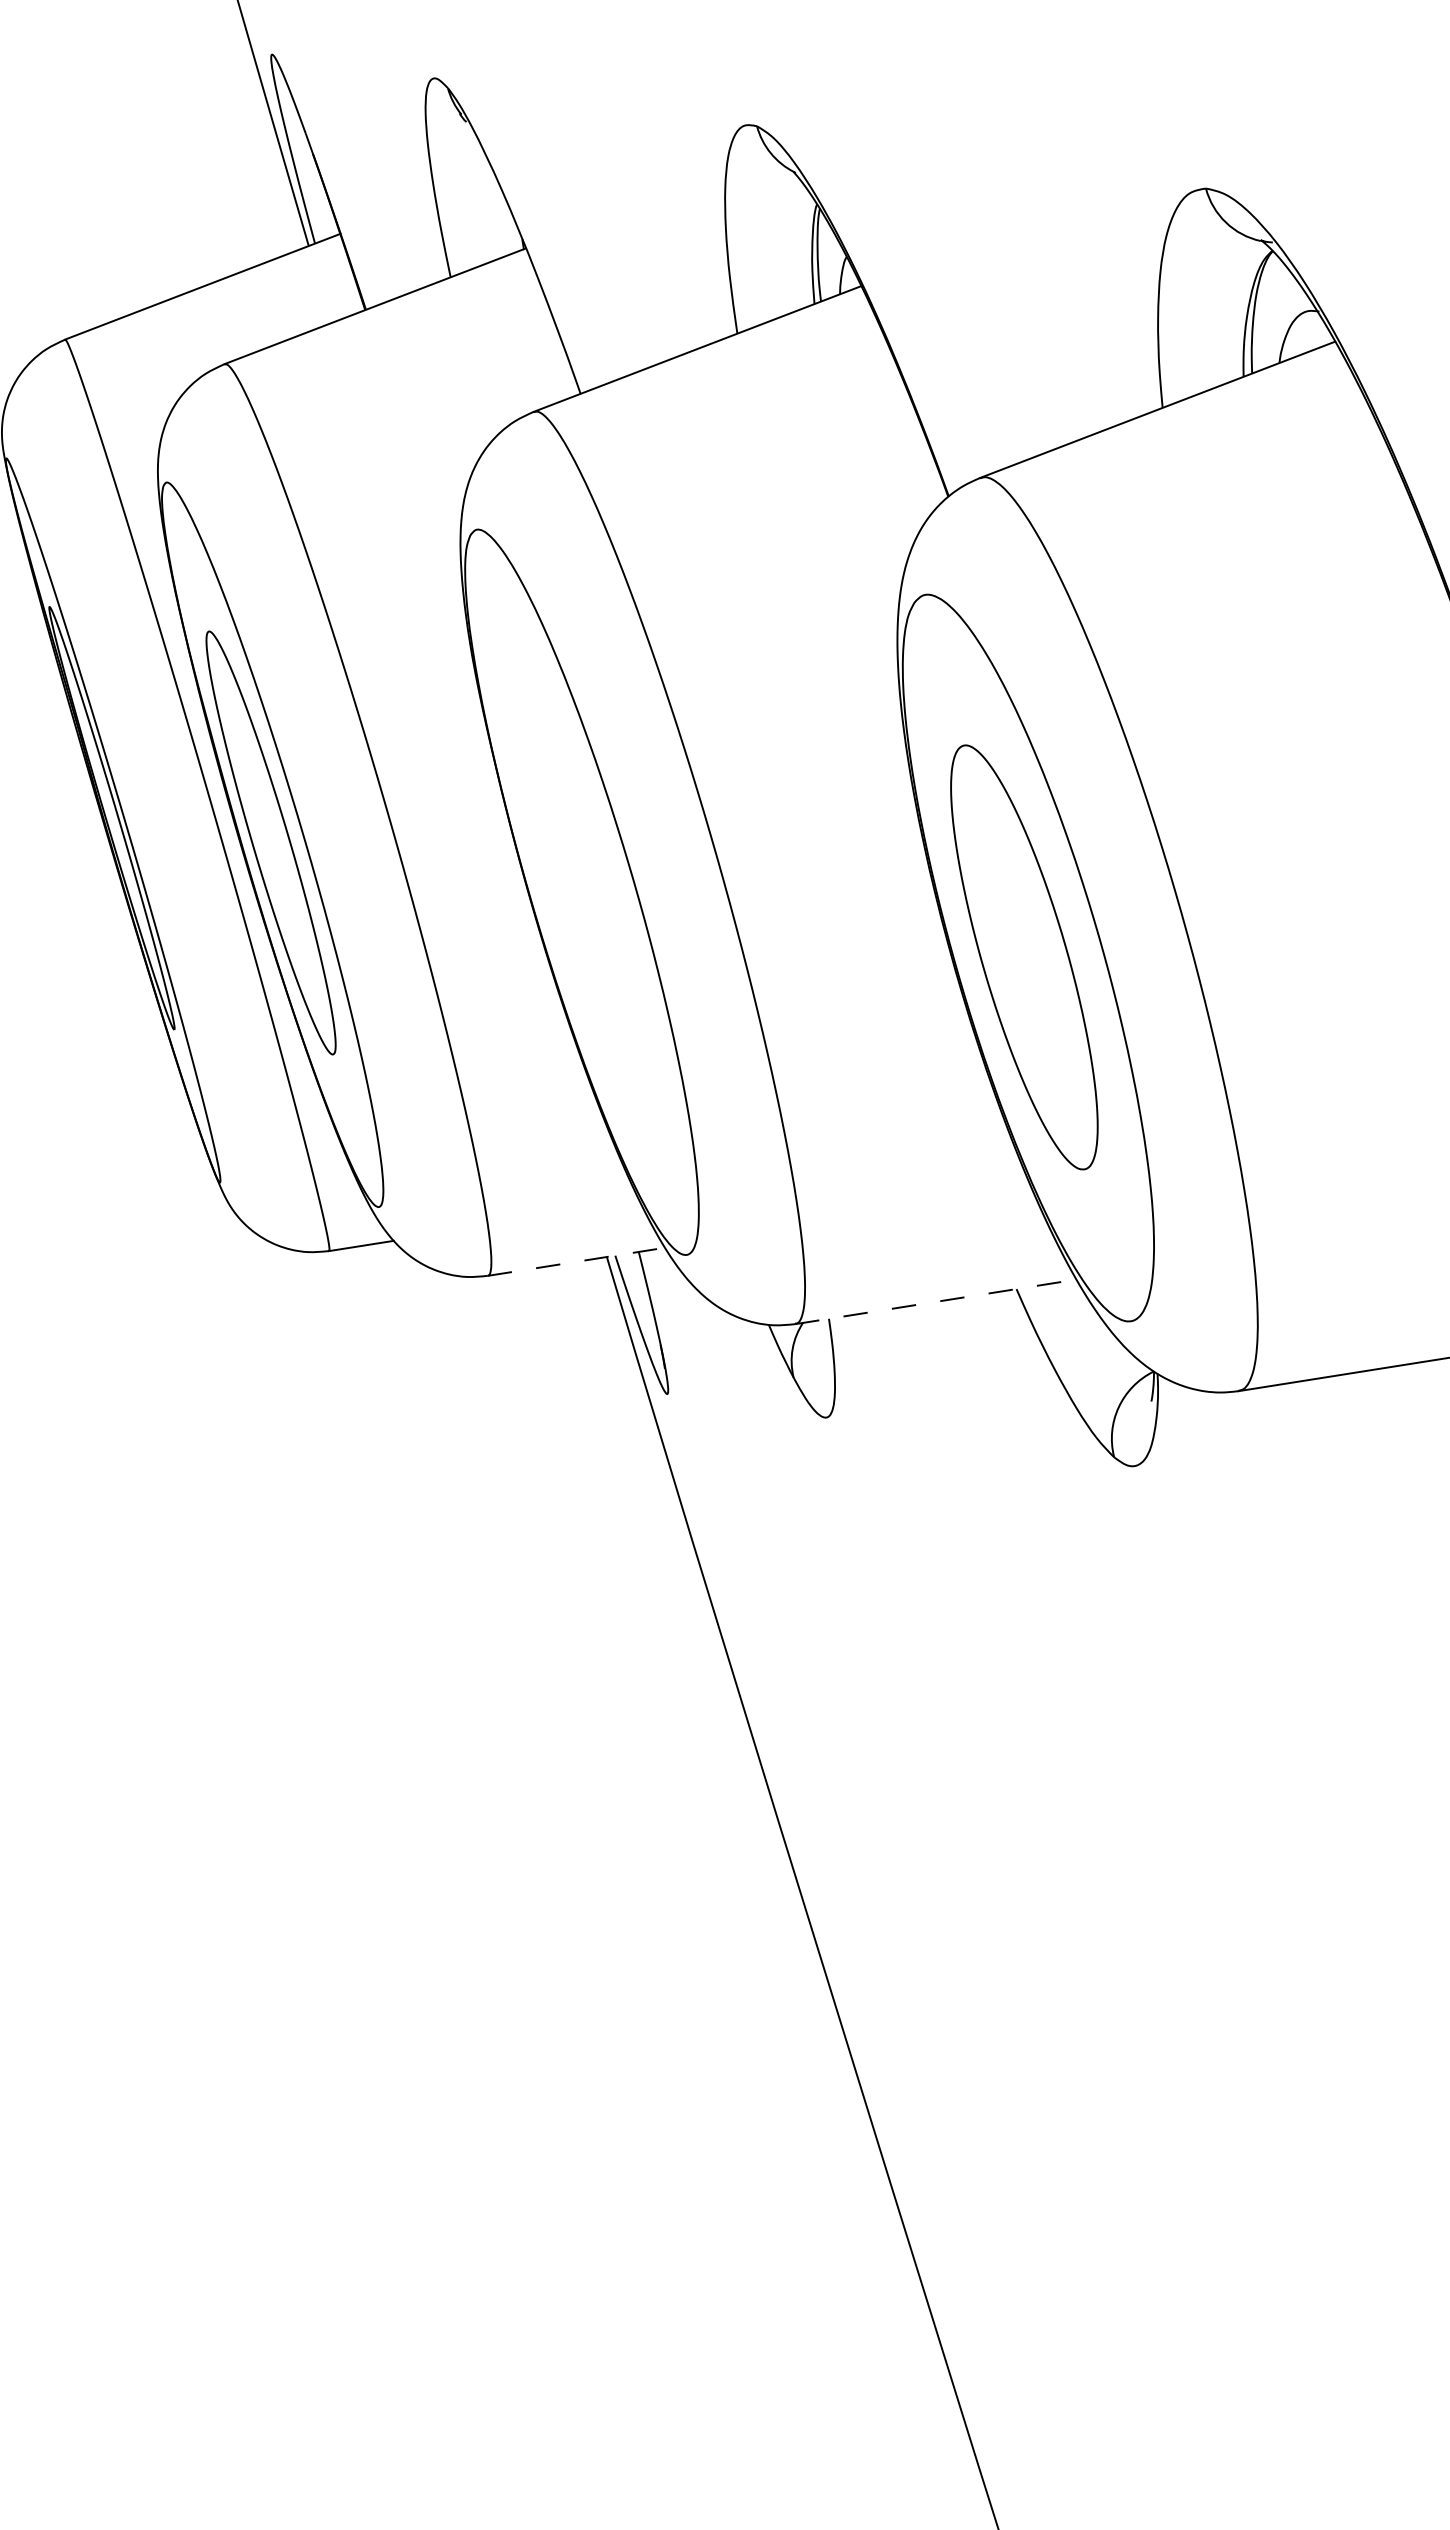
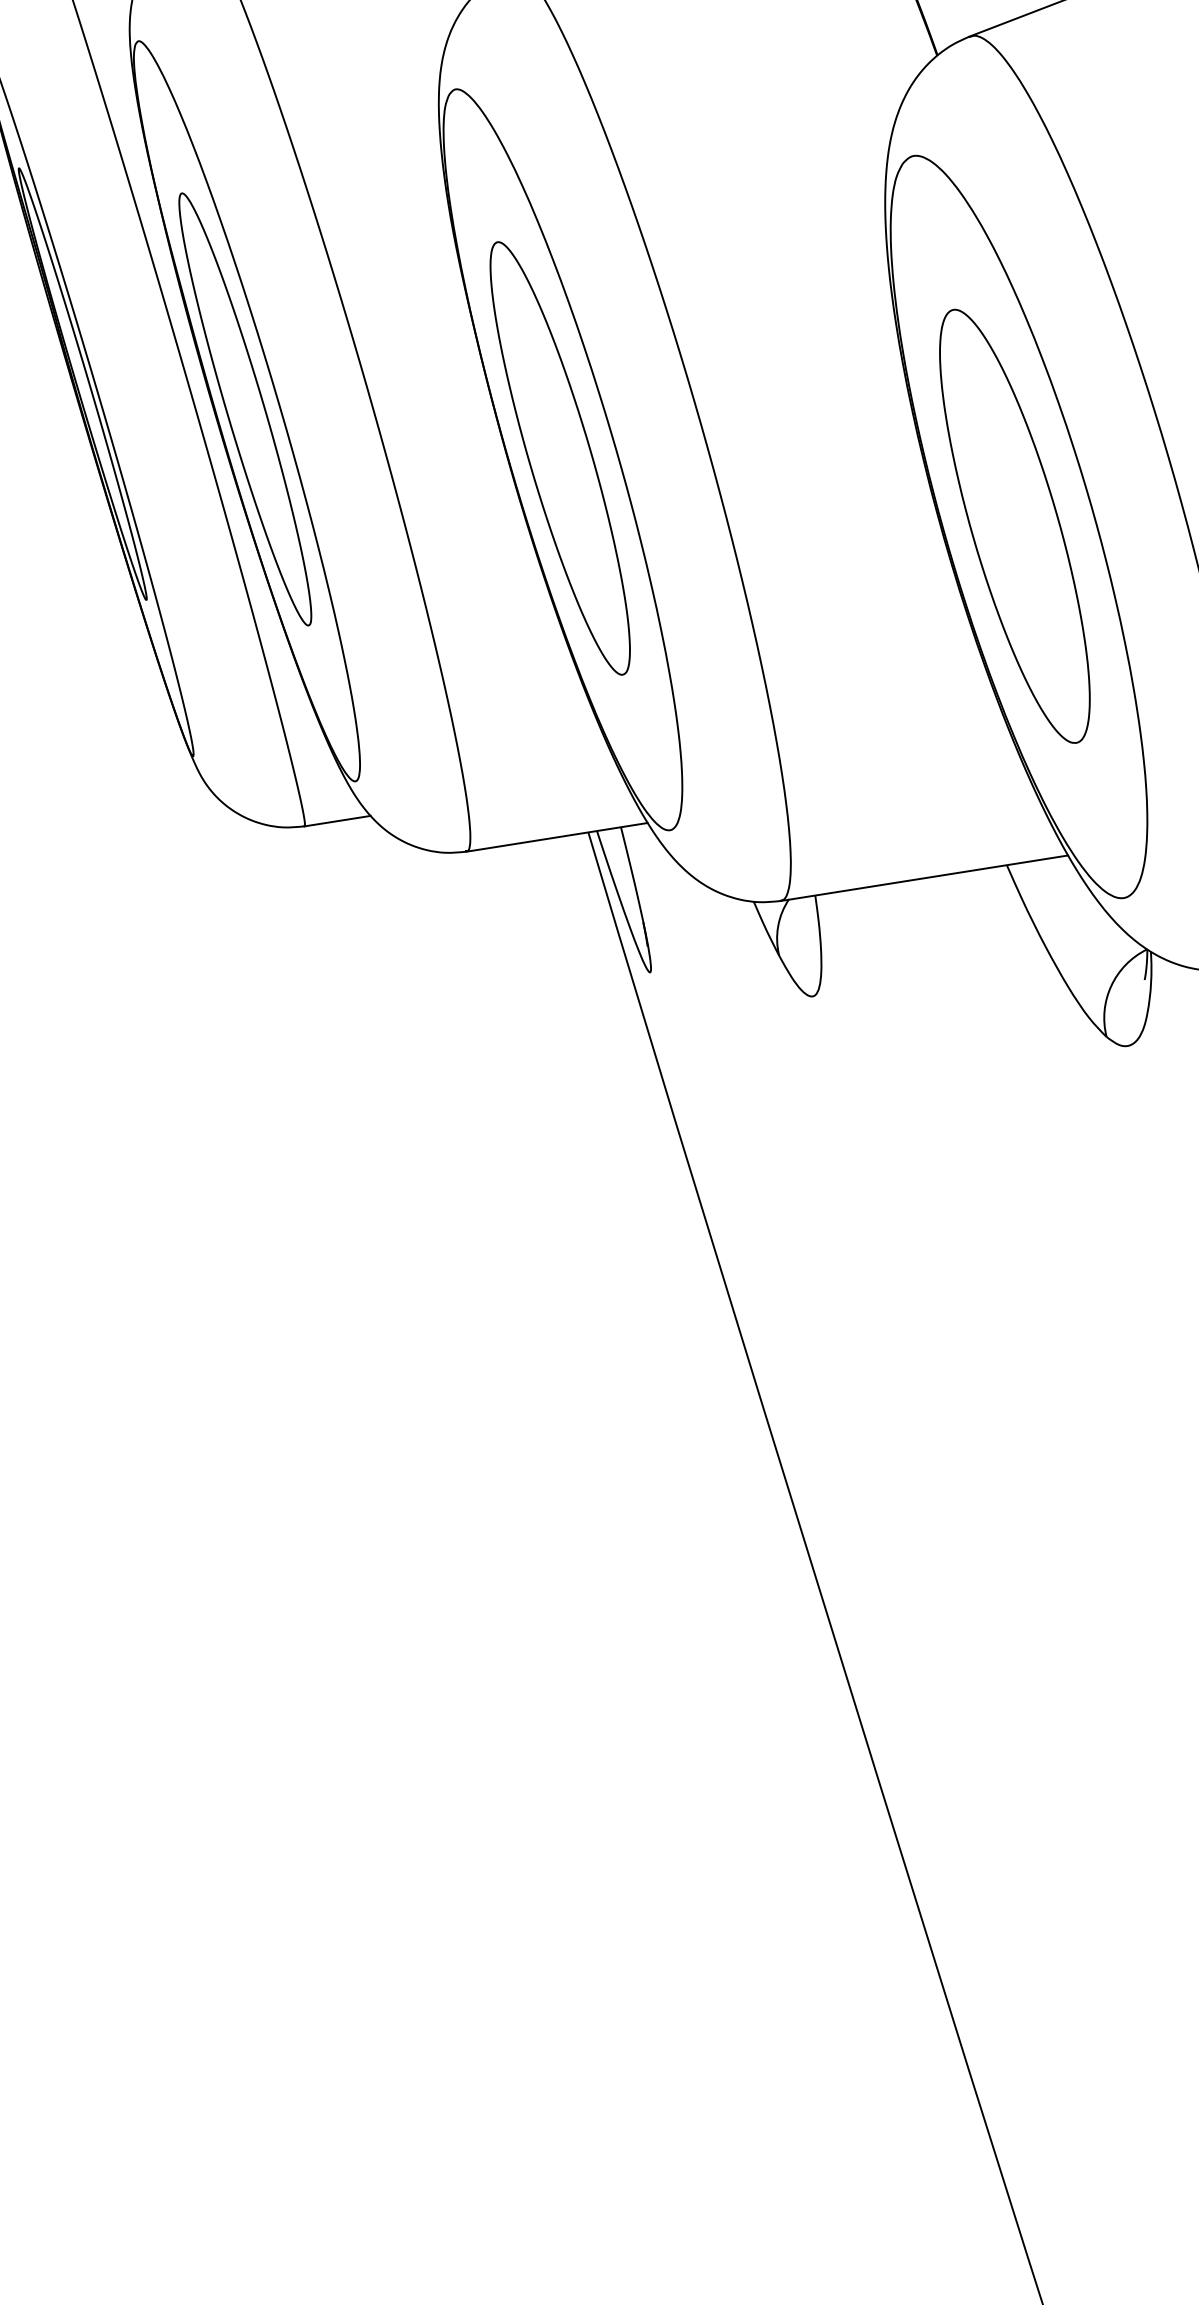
part: (579, 890) -> (560, 457), added
line: (576, 1261) -> (557, 836), dashed -> solid
line: (936, 1301) -> (925, 877), dashed -> solid

